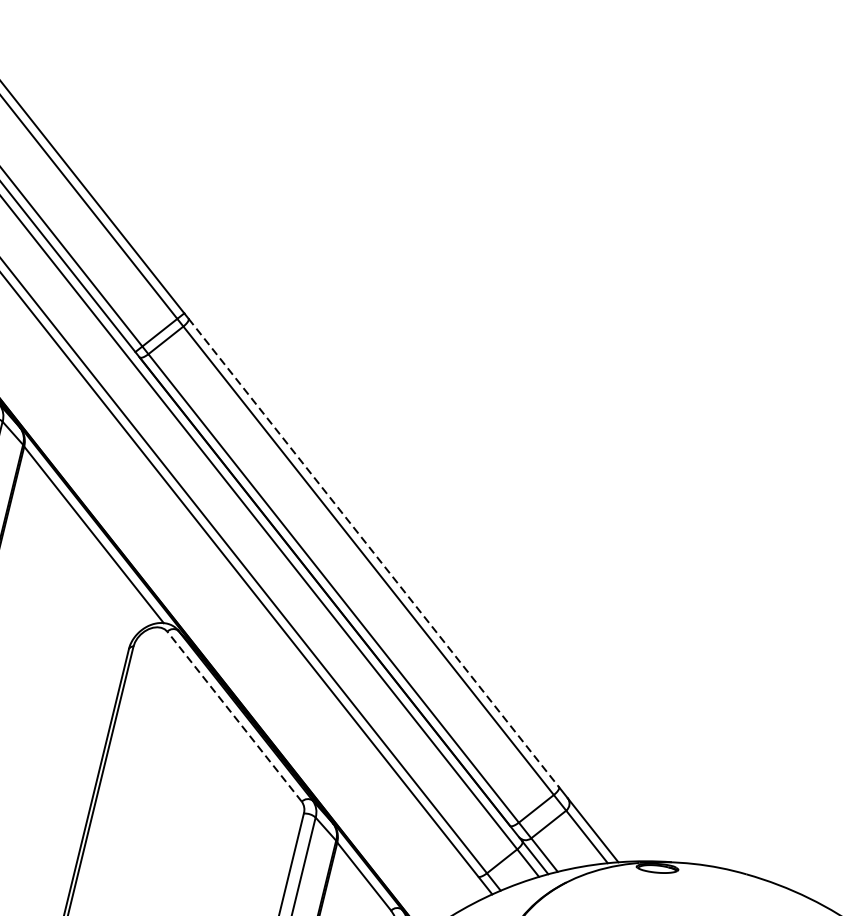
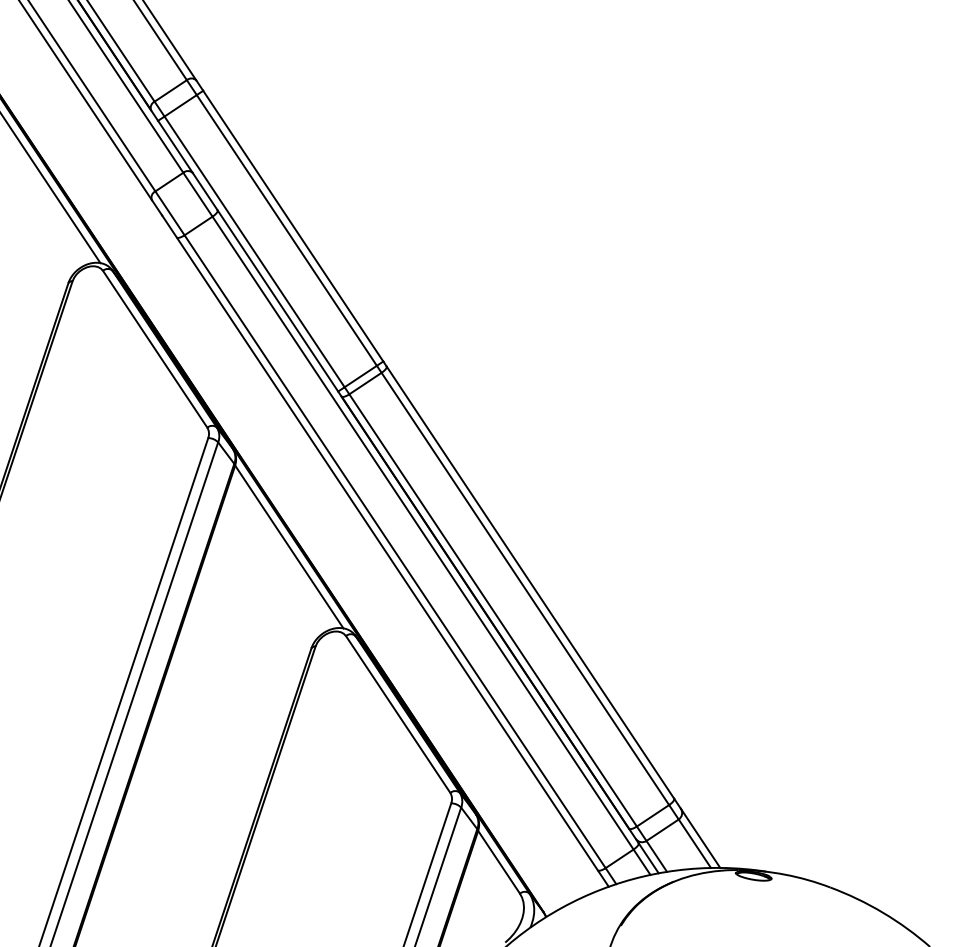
line: (373, 552) -> (530, 582), dashed -> solid
line: (233, 716) -> (397, 714), dashed -> solid

